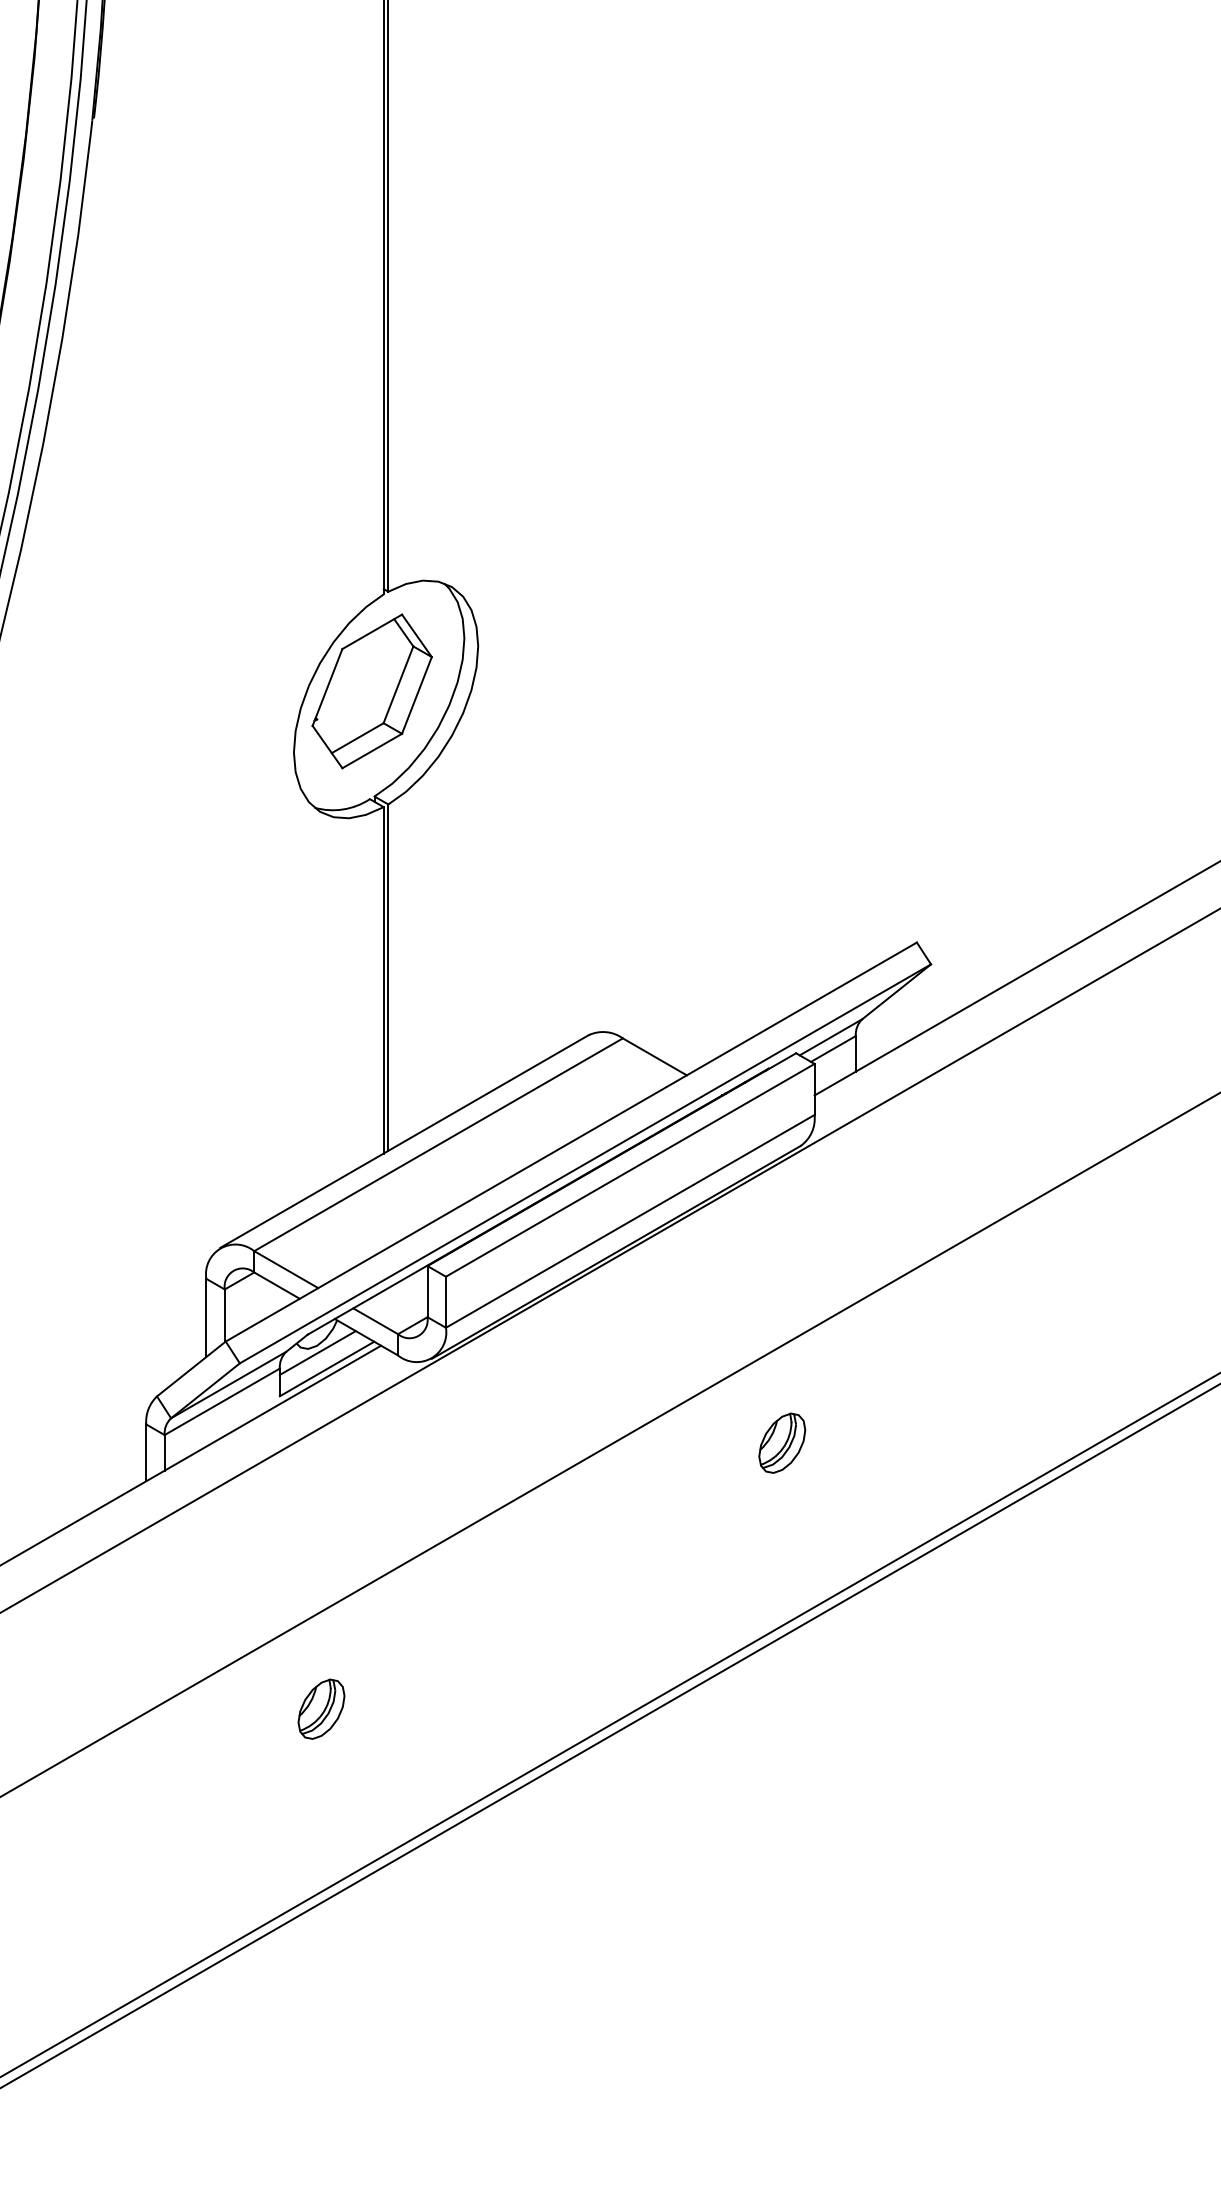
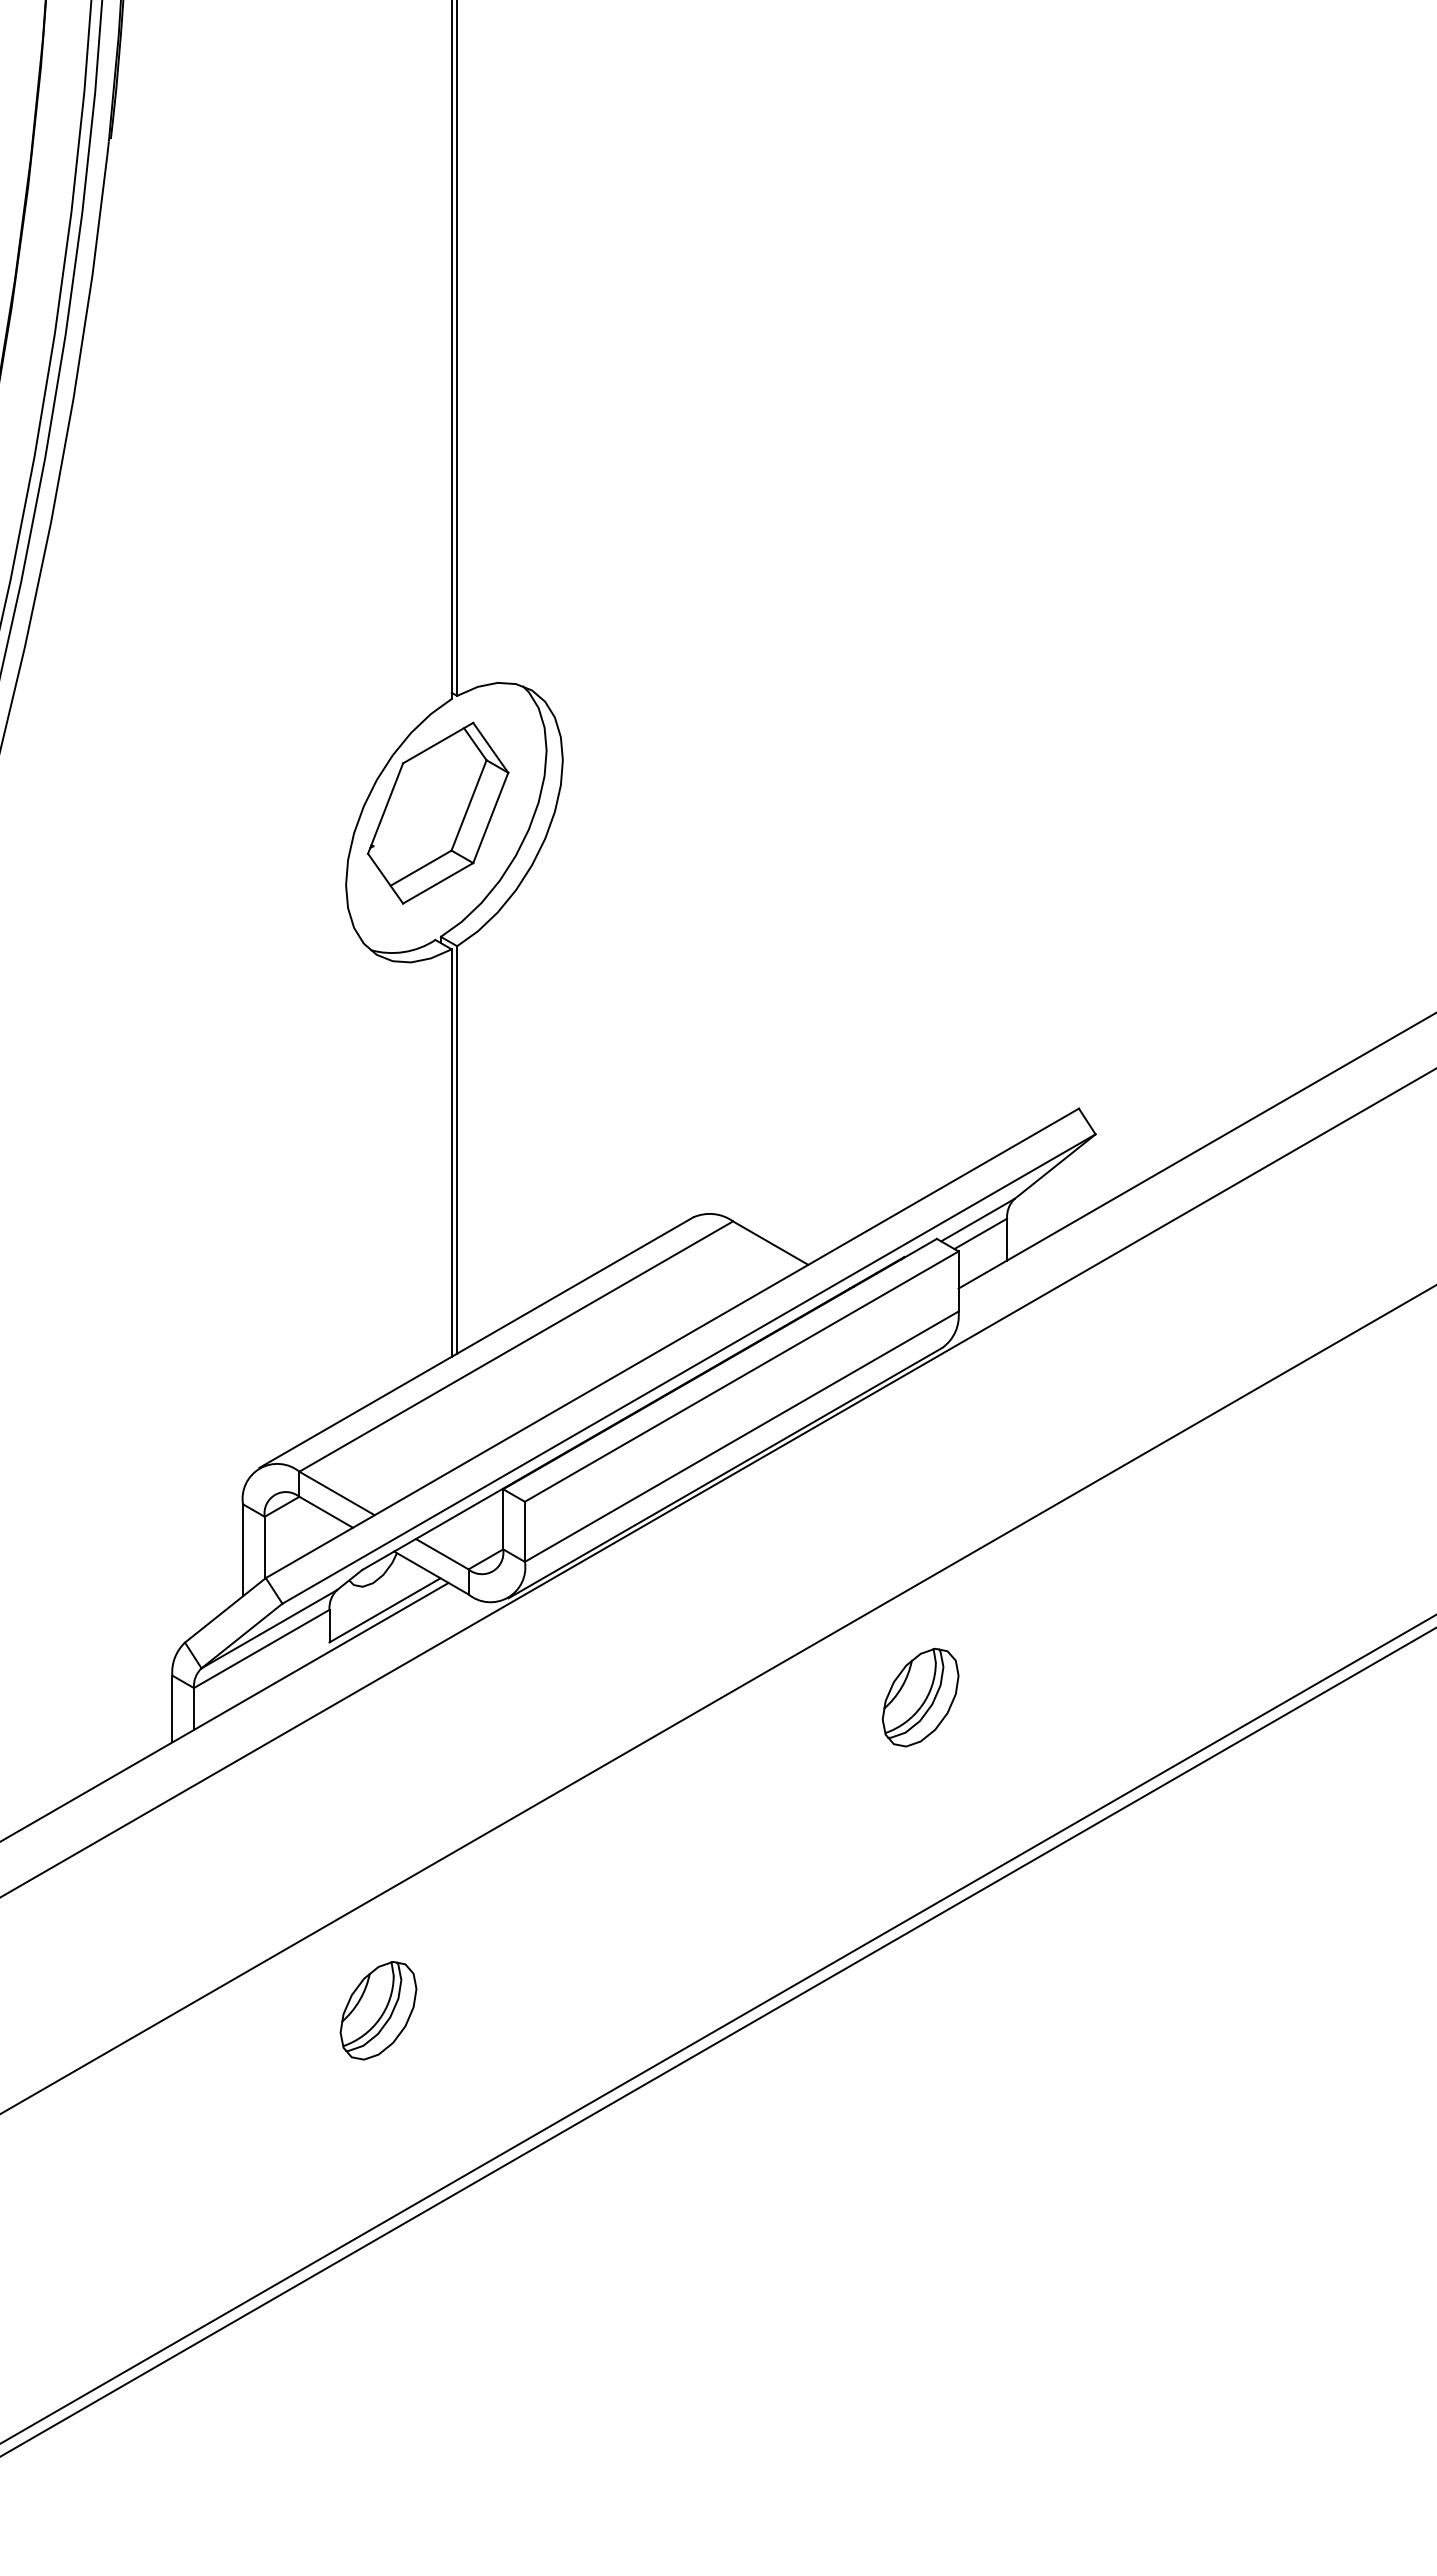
line: (317, 1352) -> (373, 1591), removed
part: (782, 1443) -> (920, 1697), size x1.4
part: (321, 1709) -> (378, 2010), size x1.4

